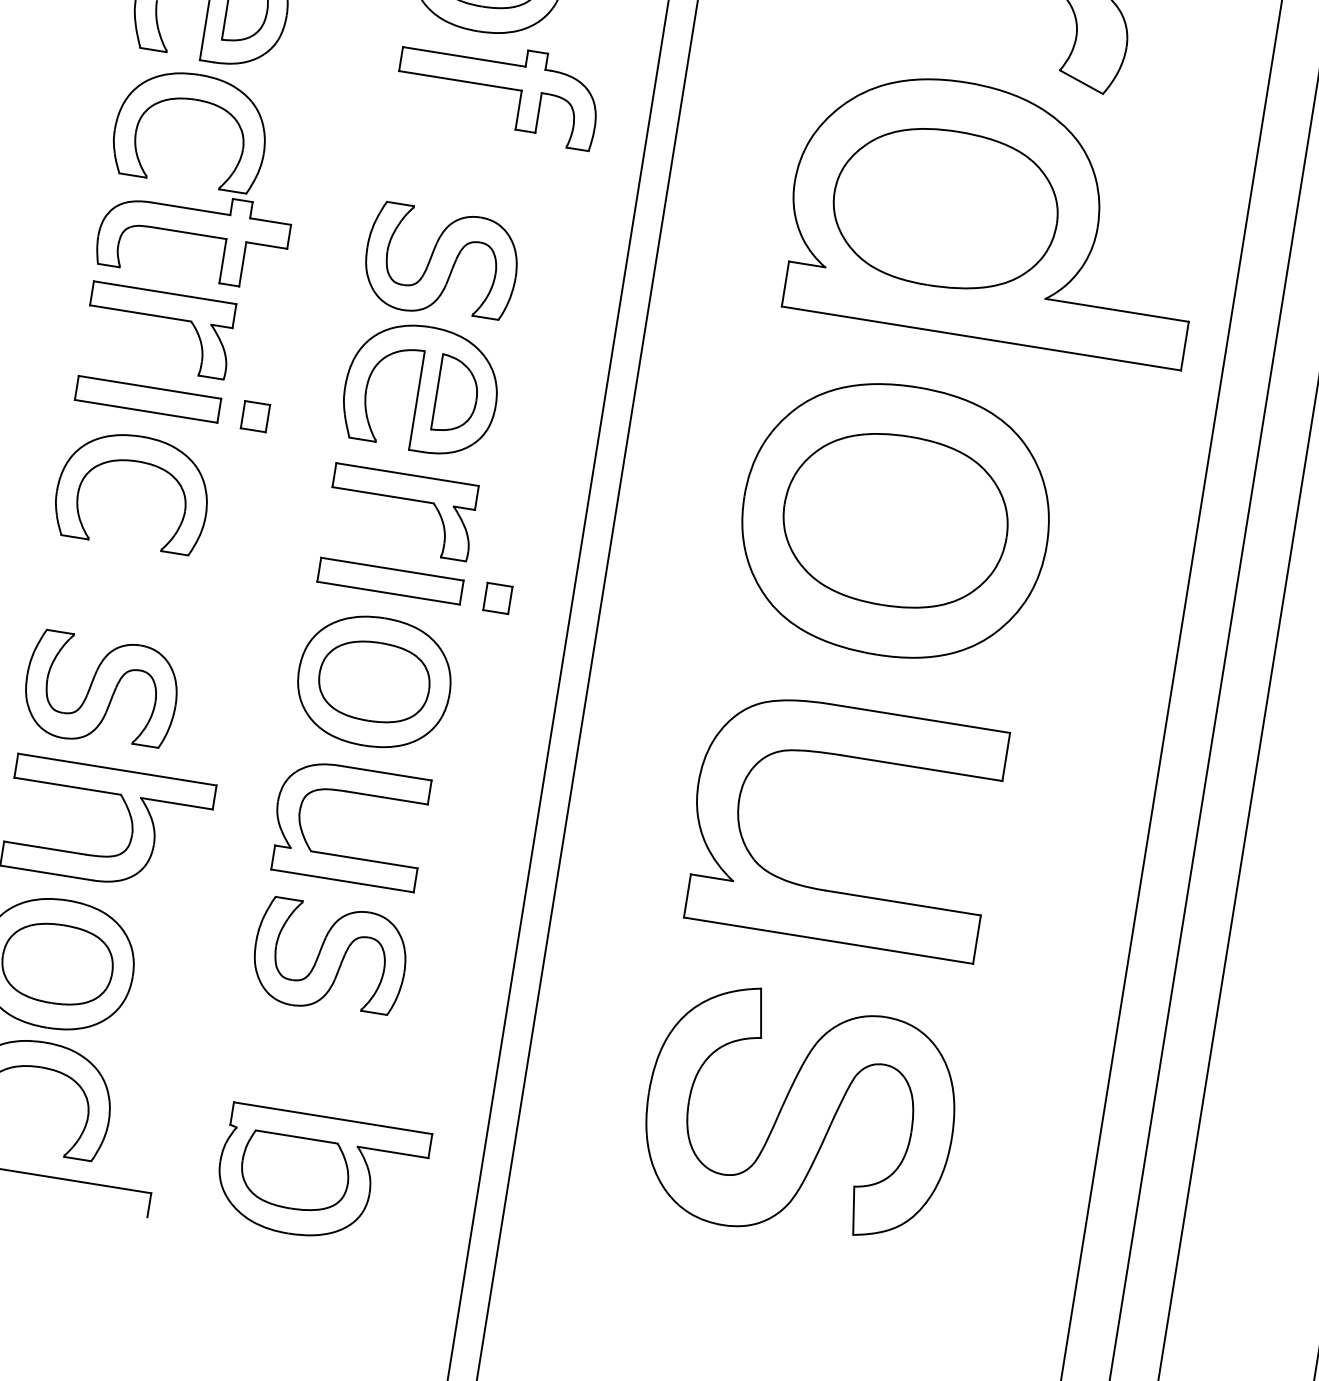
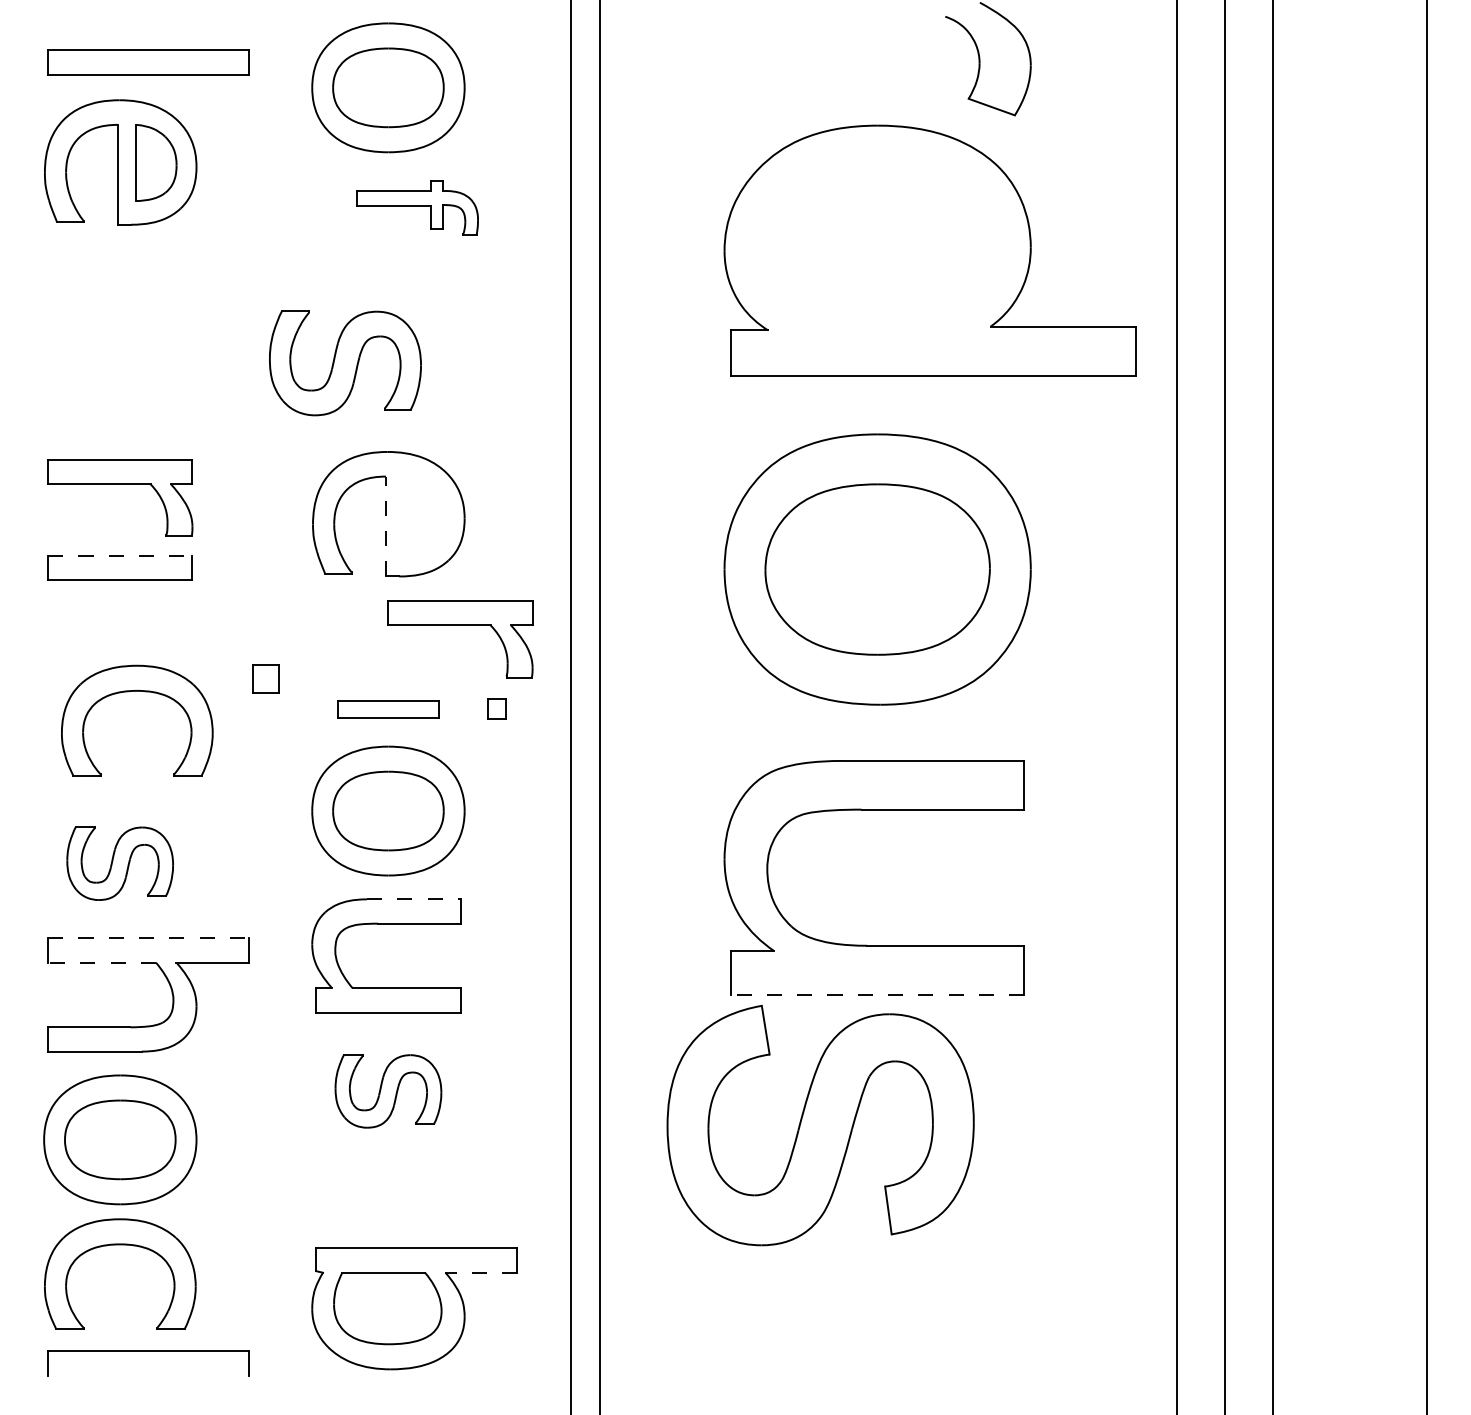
part: (498, 90) -> (417, 207), size x0.6
part: (218, 187) -> (156, 347), removed
part: (945, 208) -> (877, 253), removed
part: (441, 263) -> (345, 363), moved
line: (150, 387) -> (120, 555), solid -> dashed
part: (456, 394) -> (424, 514), removed
line: (416, 400) -> (385, 526), solid -> dashed
part: (254, 416) -> (265, 678), moved
part: (144, 464) -> (144, 692), moved
part: (403, 498) -> (460, 625), moved
part: (390, 580) -> (388, 708), size x0.7
part: (498, 597) -> (497, 708), size x0.7
part: (100, 691) -> (119, 863), size x0.7
line: (118, 769) -> (149, 938), solid -> dashed
line: (385, 773) -> (413, 899), solid -> dashed
line: (68, 786) -> (102, 962), solid -> dashed
line: (828, 940) -> (877, 994), solid -> dashed
part: (330, 958) -> (388, 1091), size x0.7
part: (800, 1116) -> (820, 1125), moved
line: (393, 1152) -> (481, 1272), solid -> dashed

